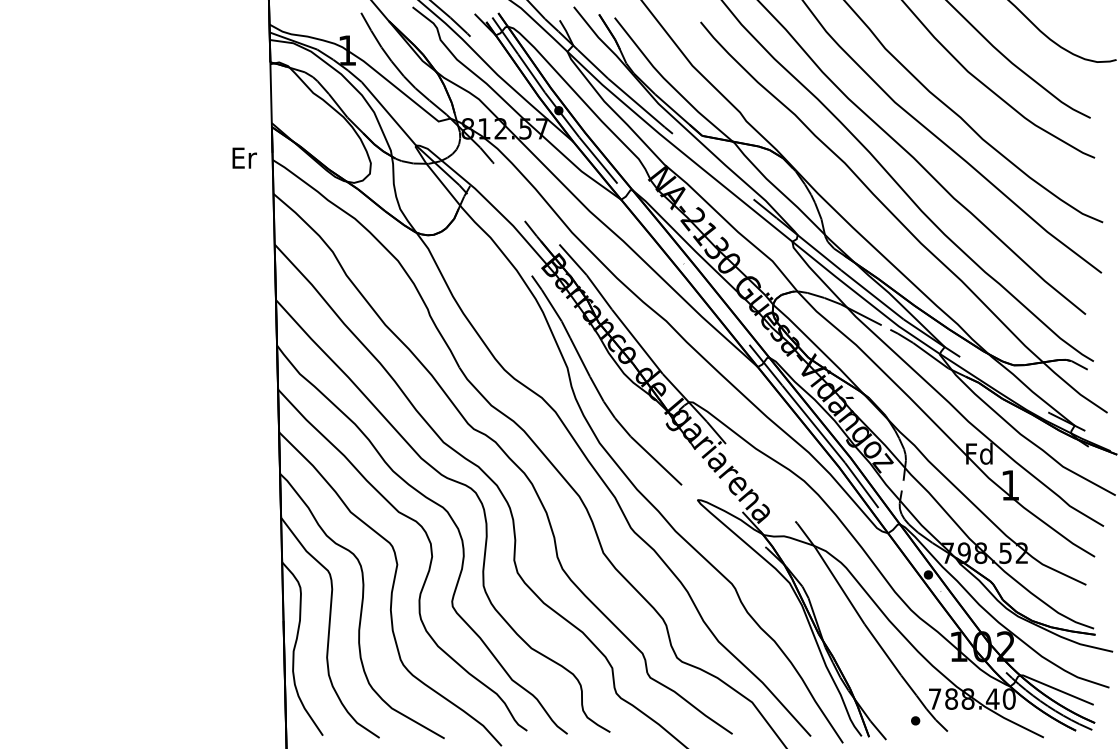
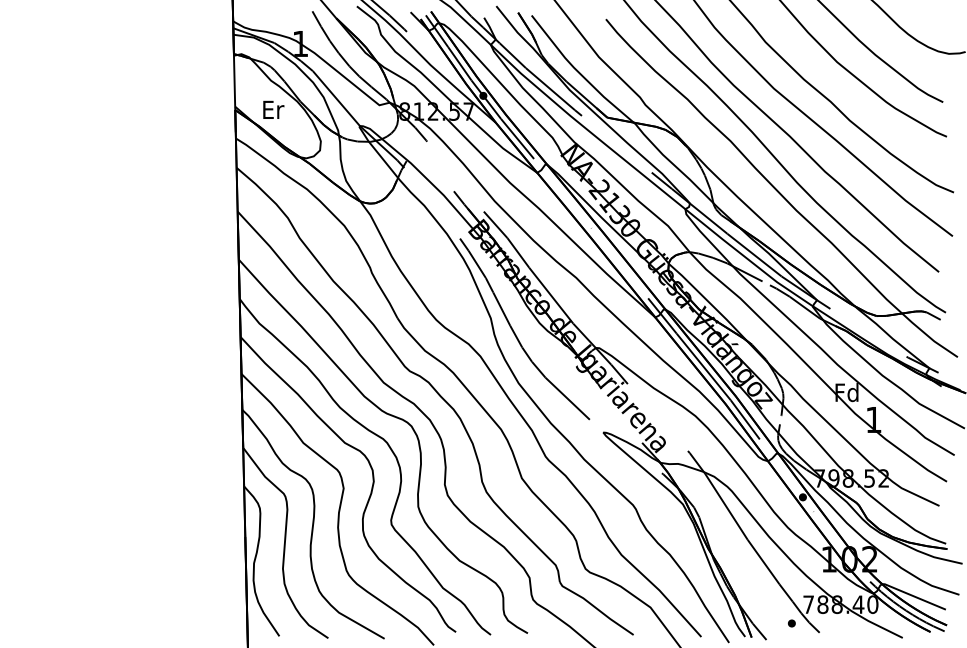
text: (244, 157) -> (273, 109), moved

